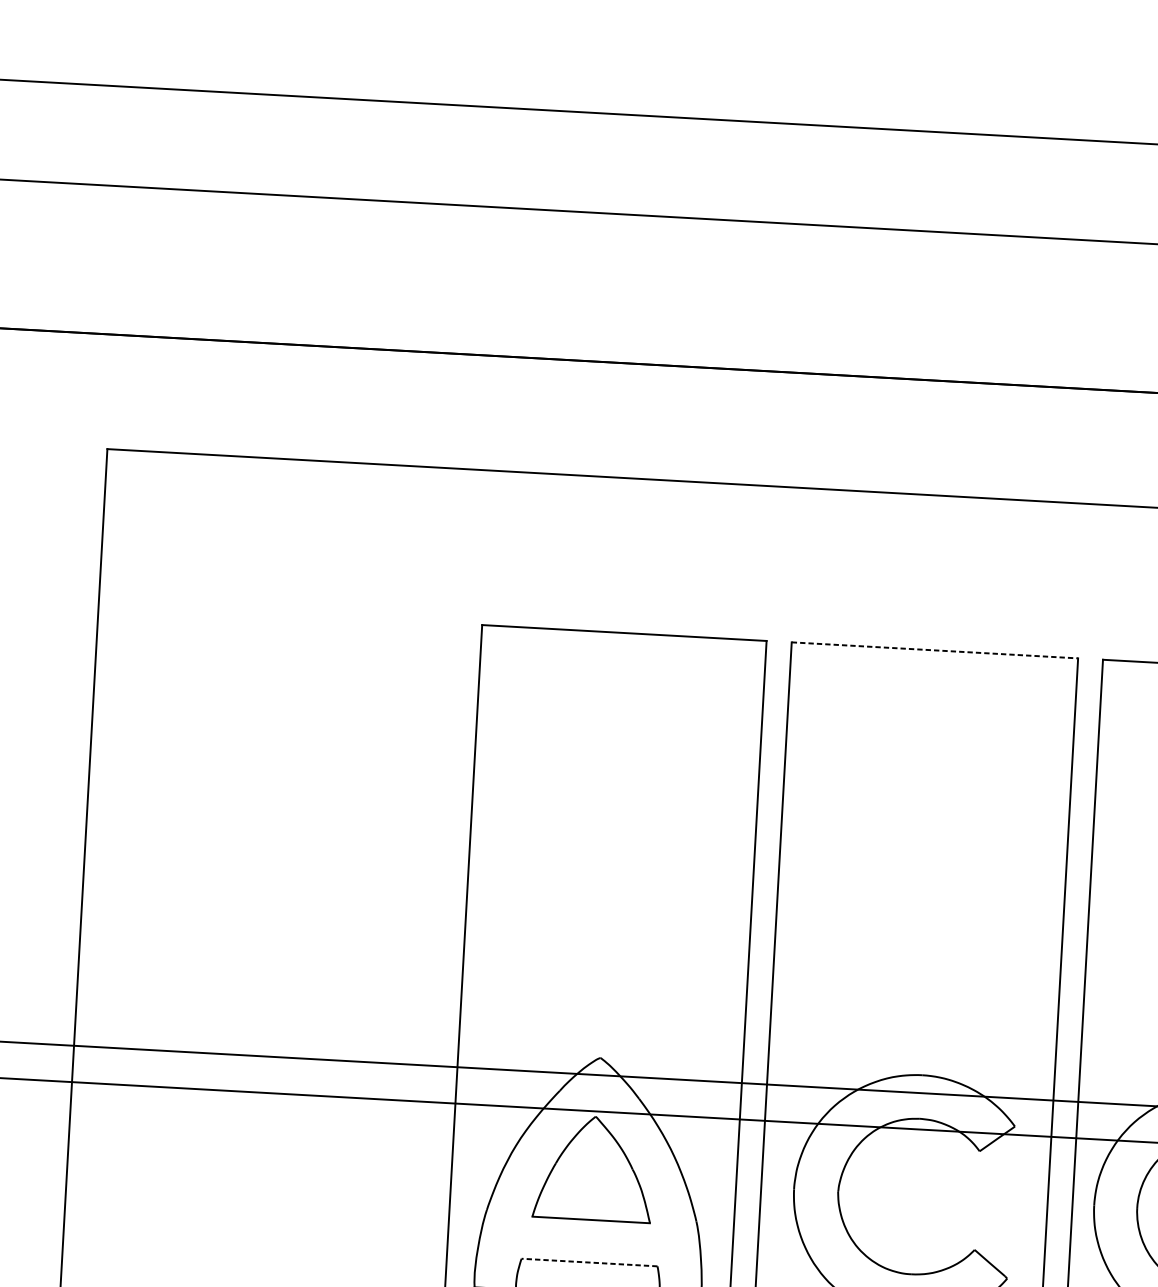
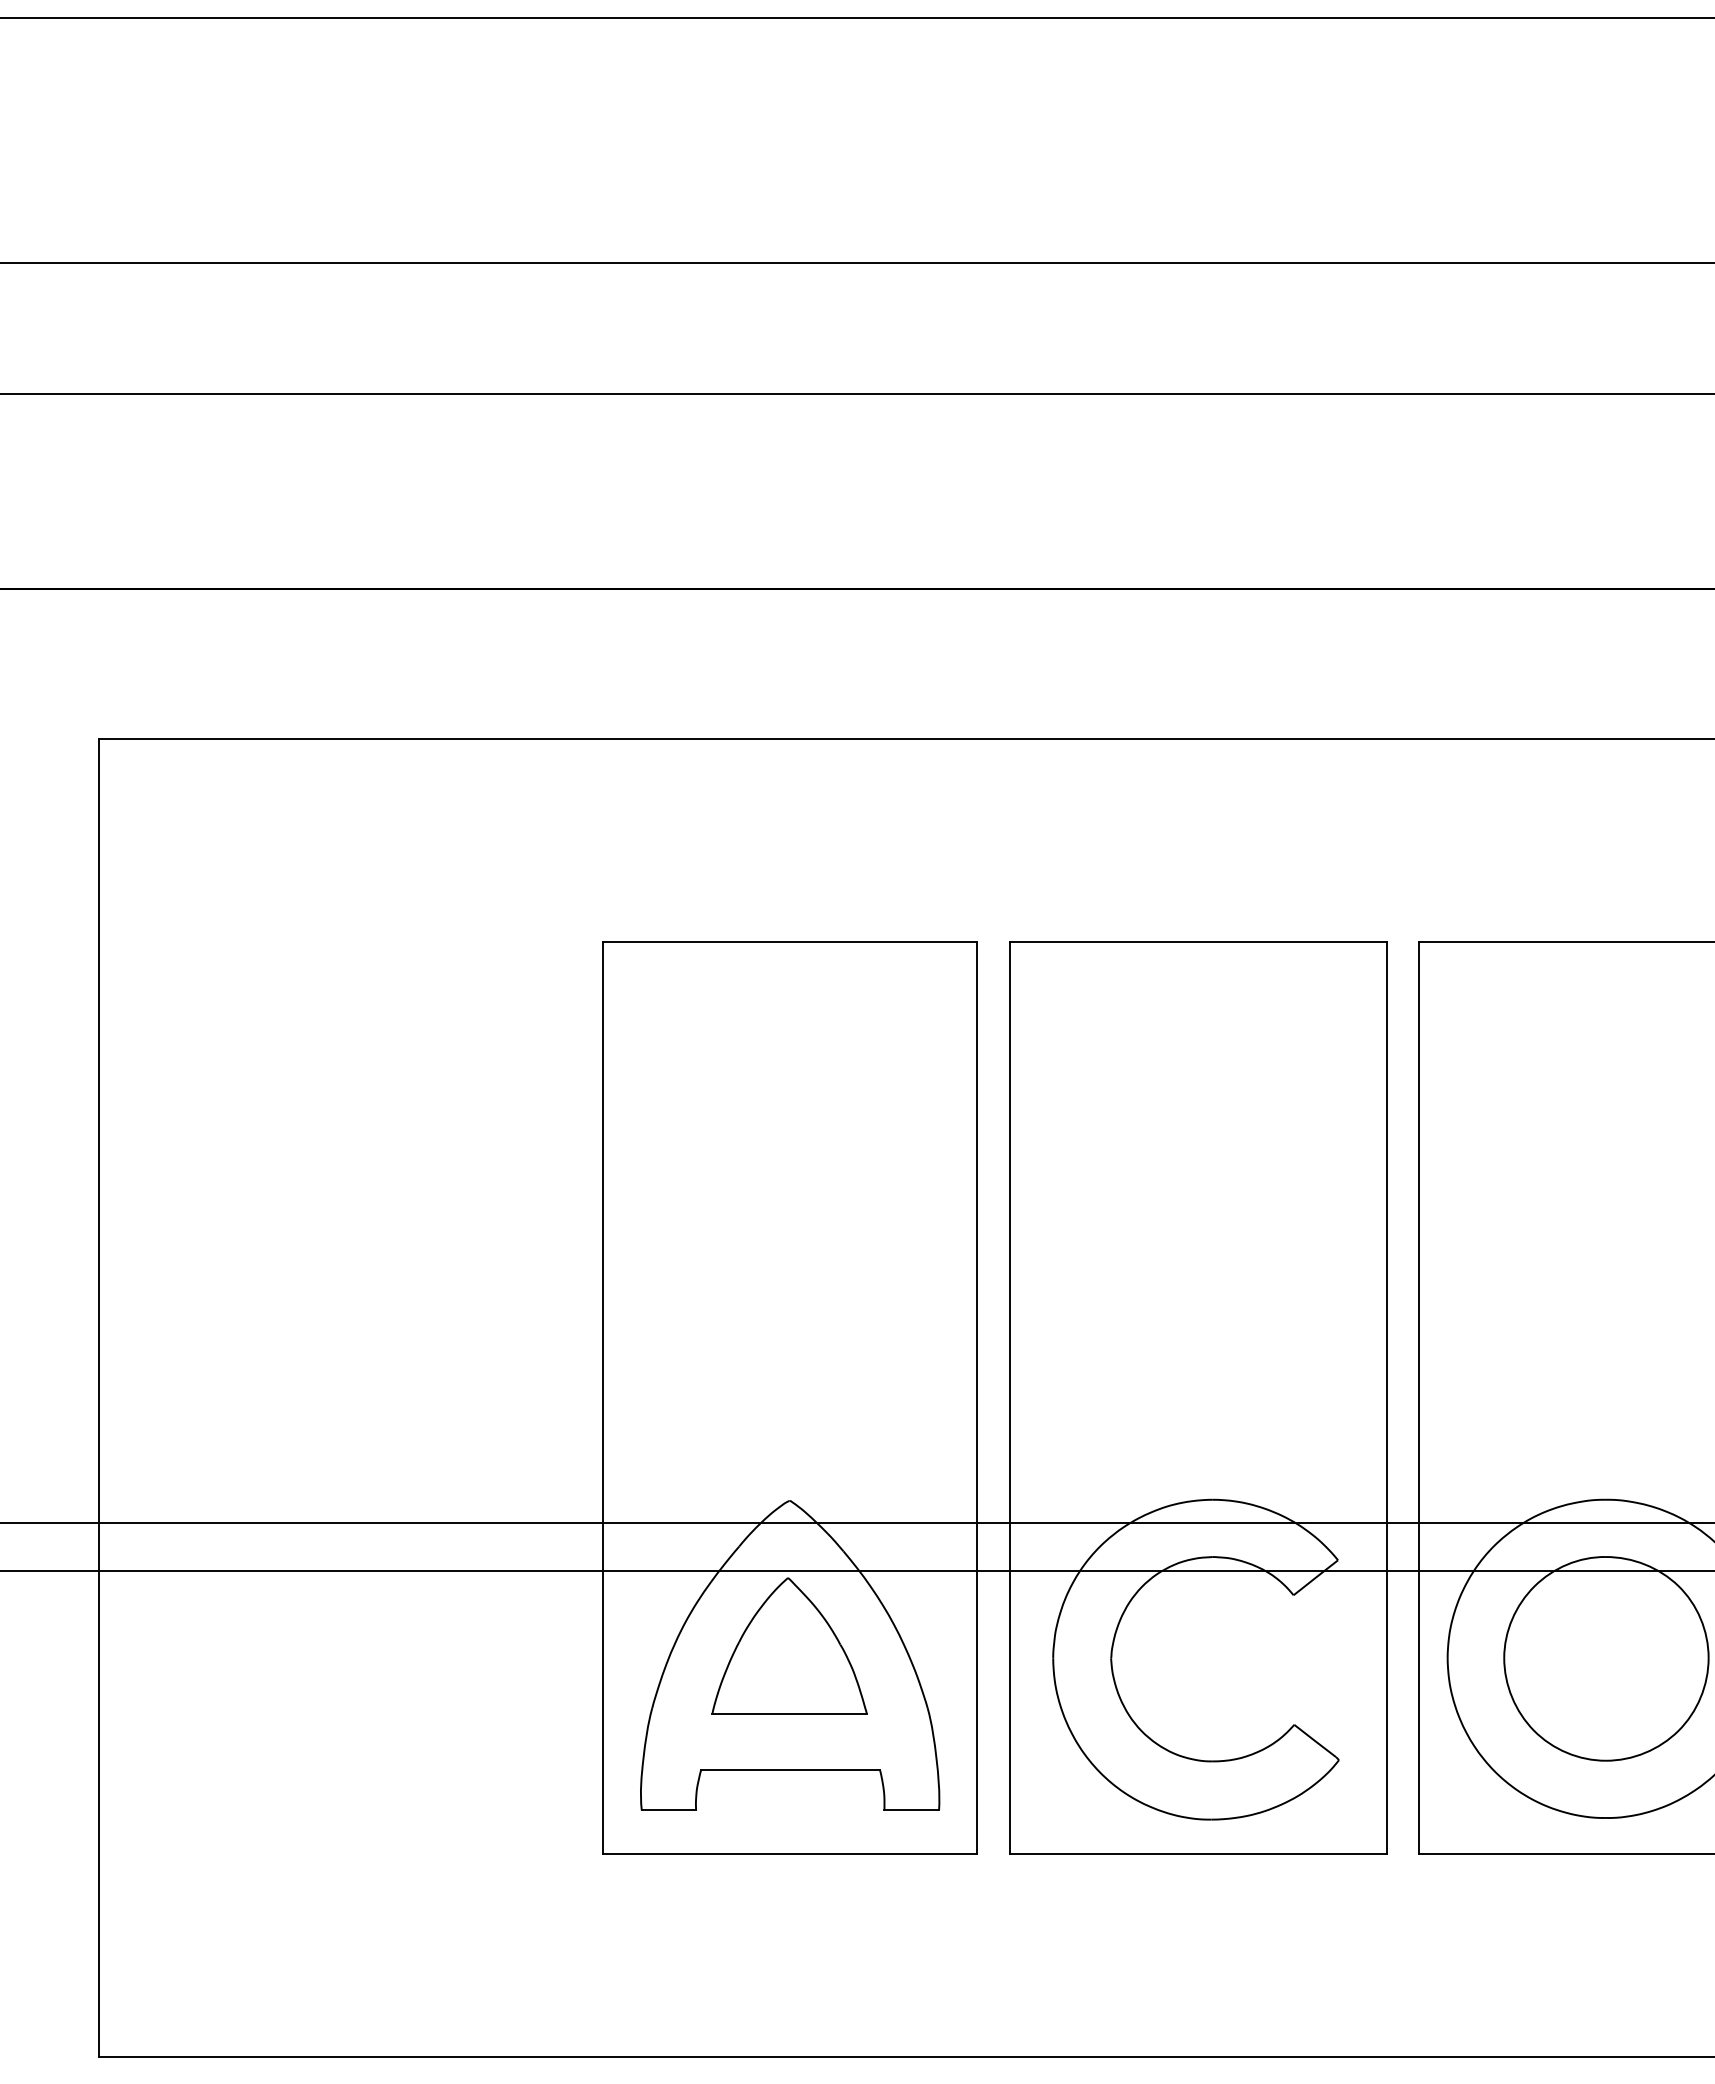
line: (935, 650) -> (1198, 942), dashed -> solid
line: (589, 1262) -> (790, 1769), dashed -> solid

